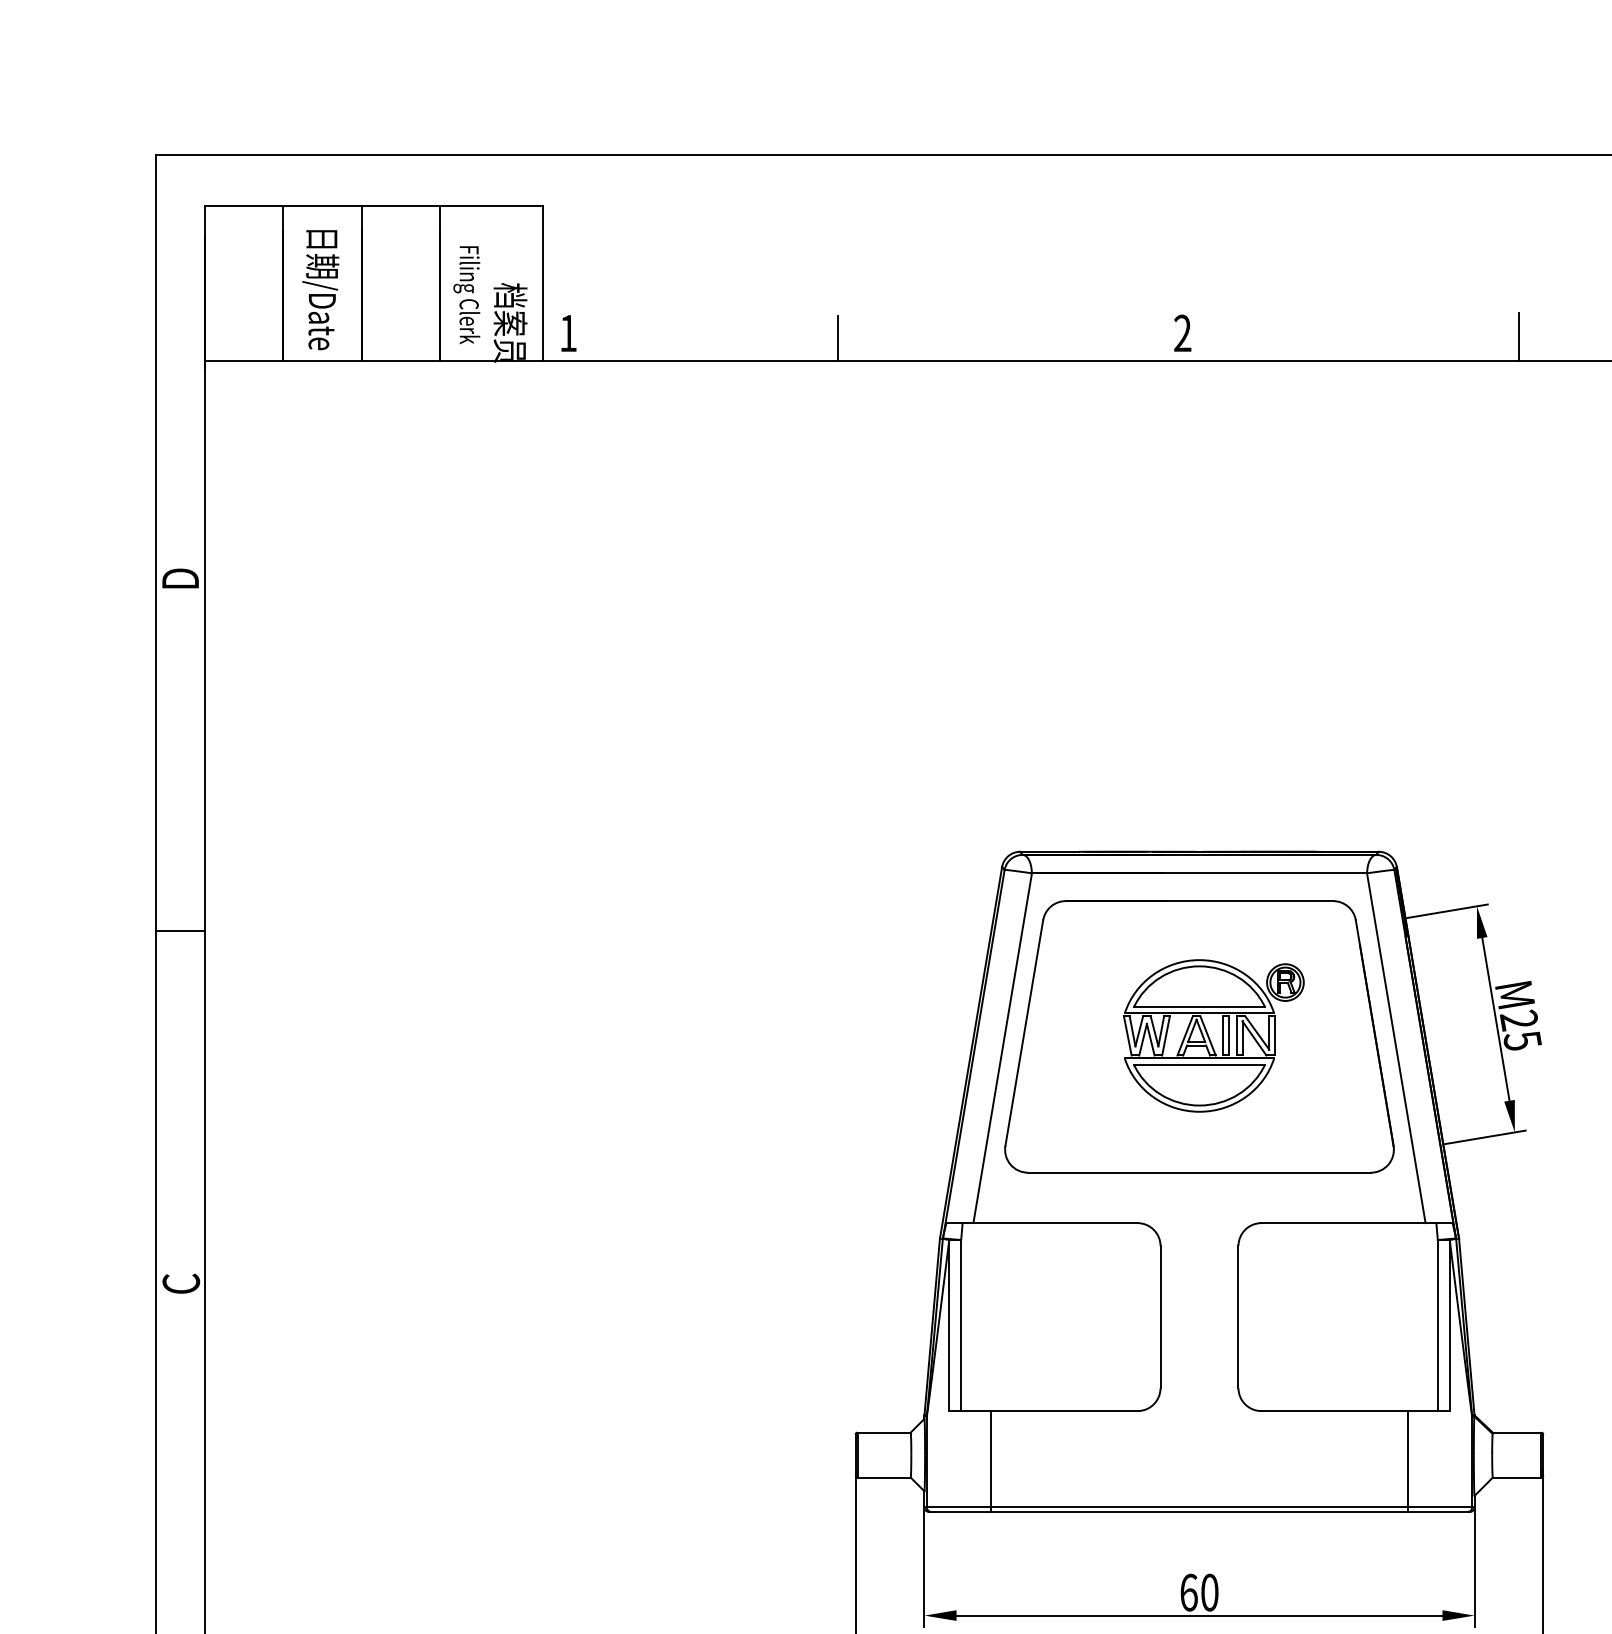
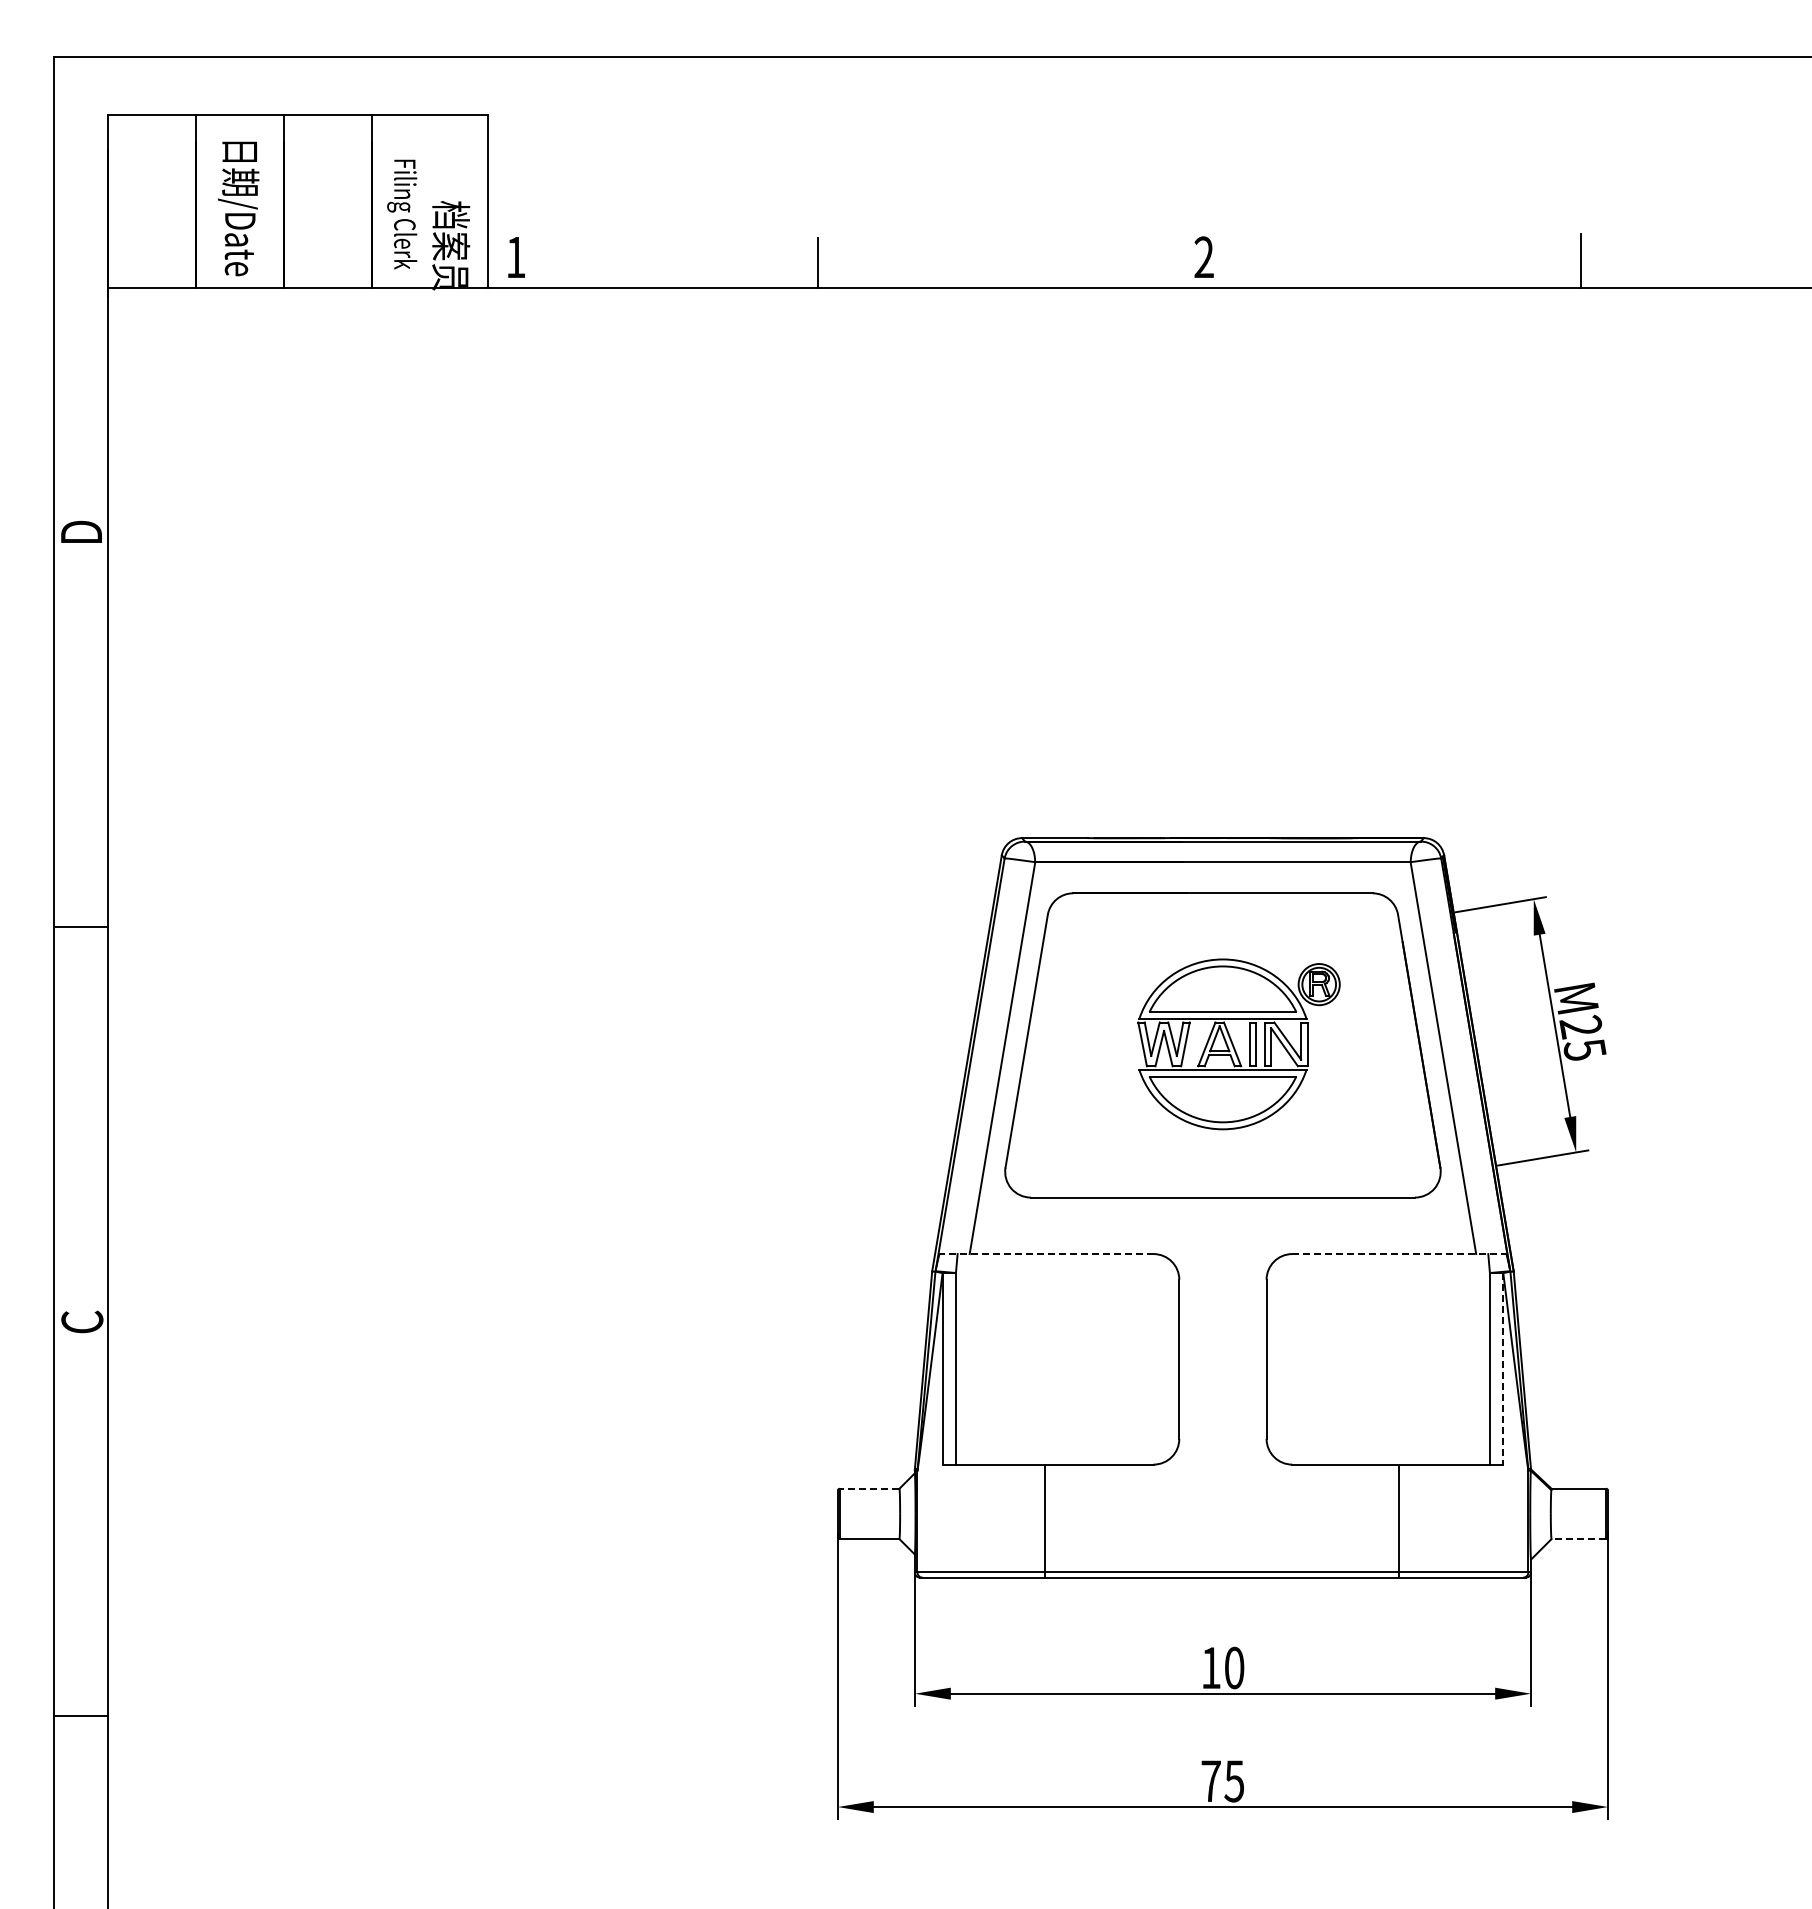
line: (1041, 1223) -> (1046, 1254), solid -> dashed
line: (1357, 1223) -> (1399, 1254), solid -> dashed
line: (1449, 1325) -> (1503, 1368), solid -> dashed
line: (883, 1432) -> (869, 1488), solid -> dashed
line: (991, 1460) -> (1045, 1520), moved
line: (1407, 1460) -> (1398, 1520), moved
line: (1516, 1477) -> (1578, 1539), solid -> dashed
text: (1189, 1592) -> (1211, 1667), 60 -> 10

